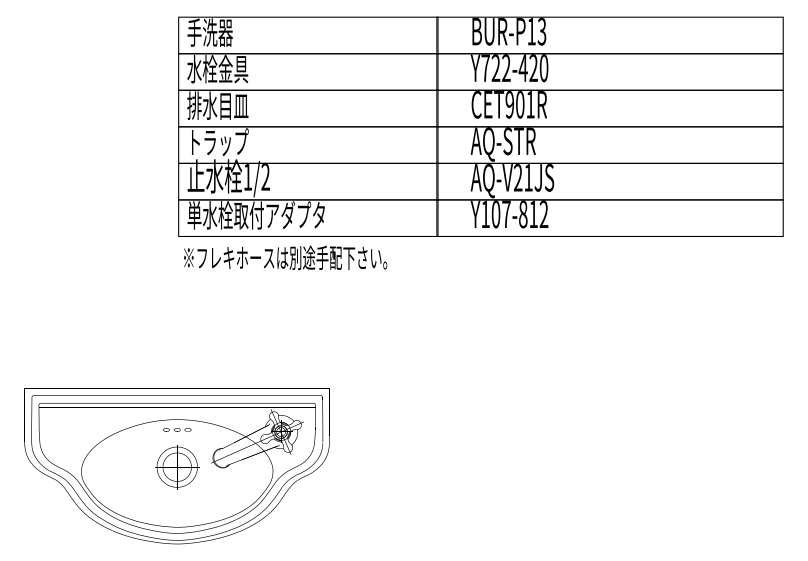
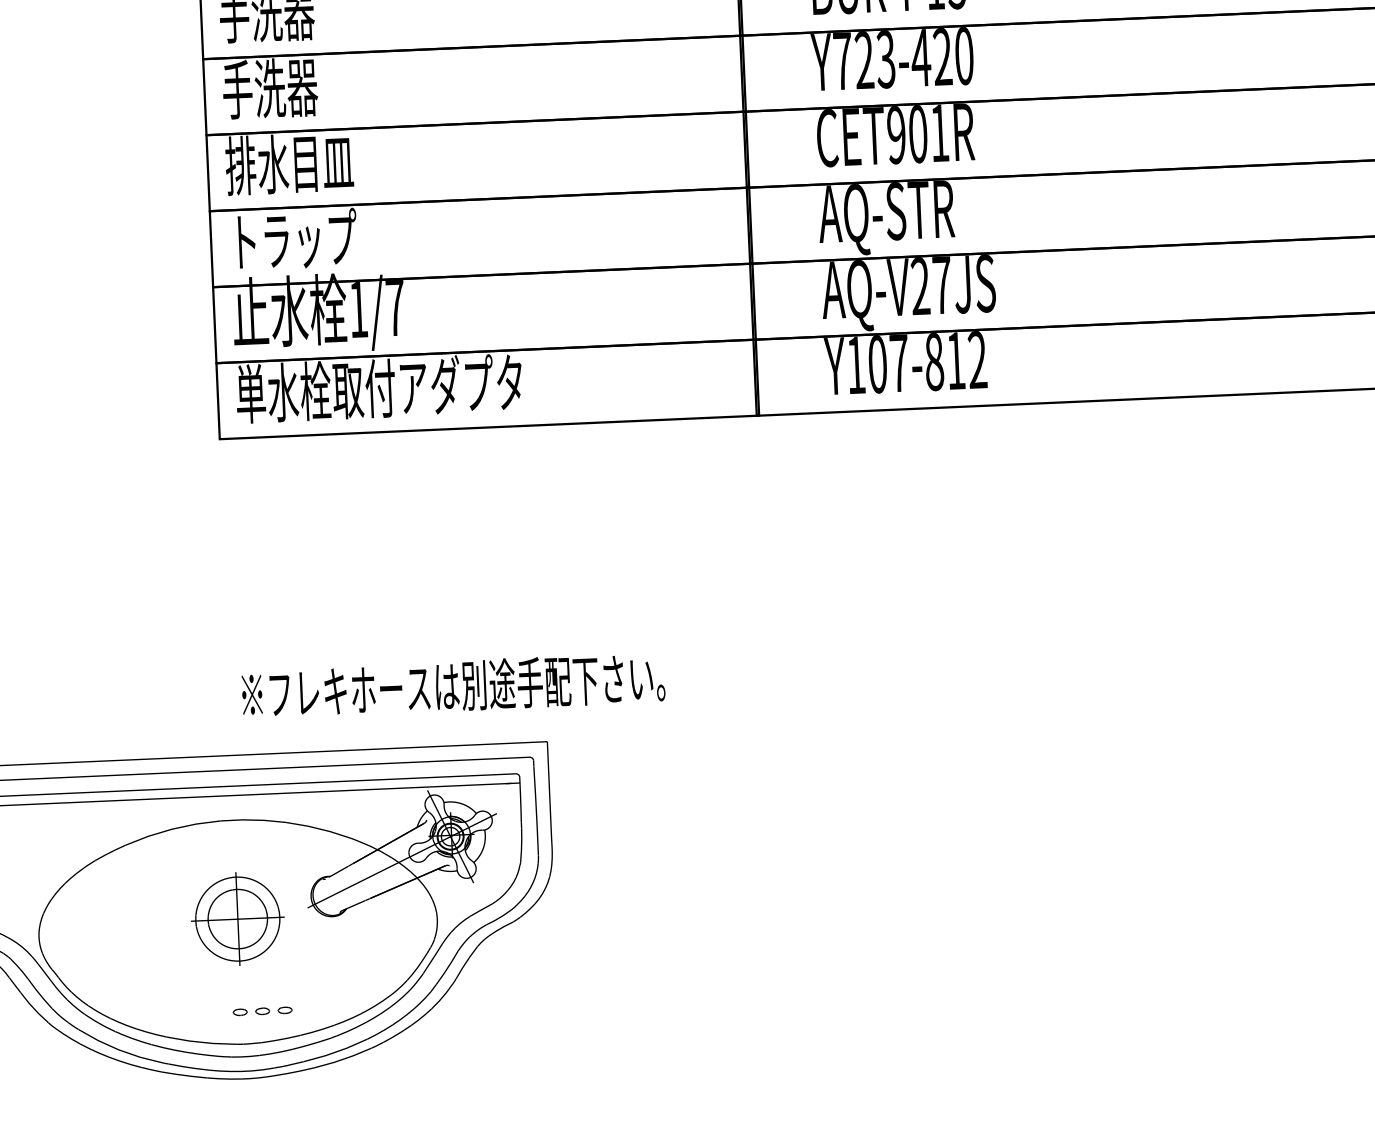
text: (217, 68) -> (285, 86), 水栓金具 -> 手洗器
text: (506, 68) -> (886, 60), Y722-420 -> Y723-420
text: (265, 176) -> (394, 306), 1/2 -> 1/7
text: (528, 177) -> (941, 284), AQ-V21JS -> AQ-V27JS
text: (285, 257) -> (453, 685), moved
part: (177, 429) -> (263, 1010), moved

